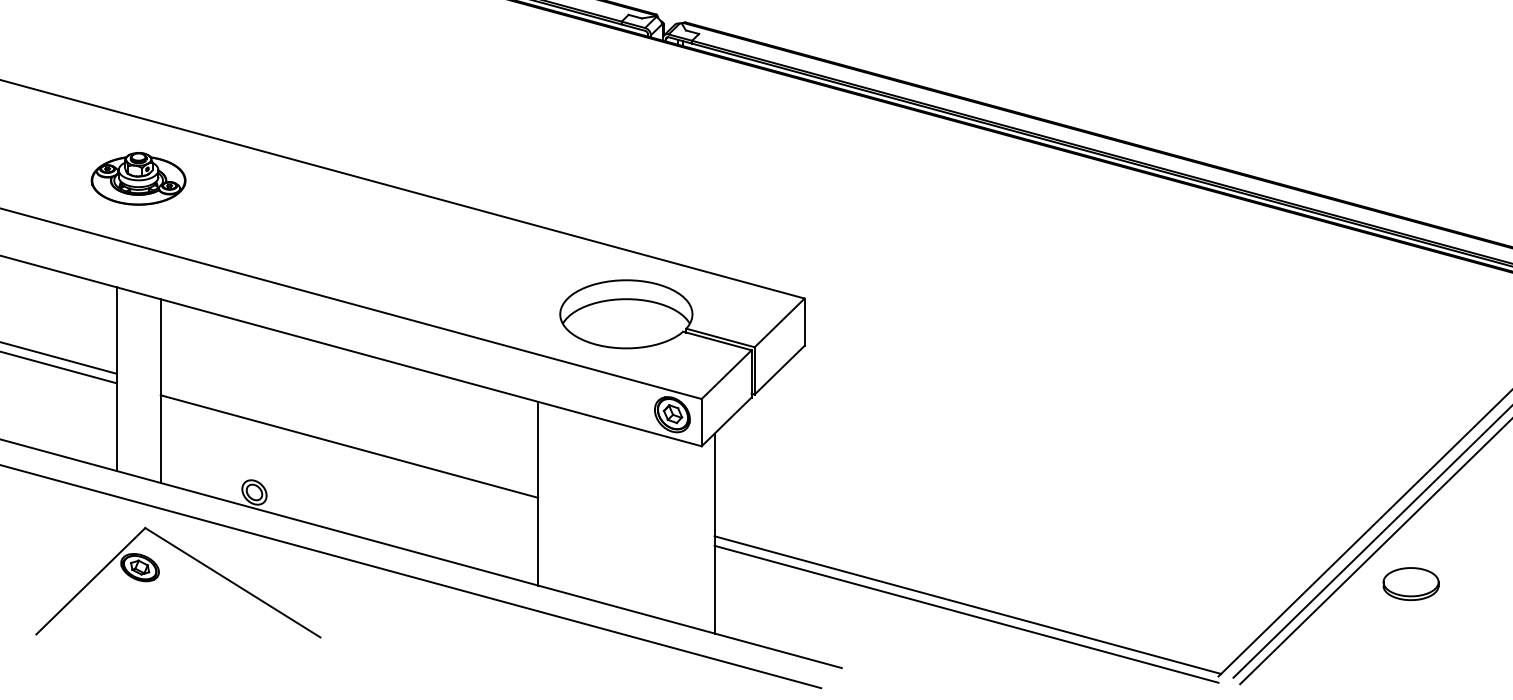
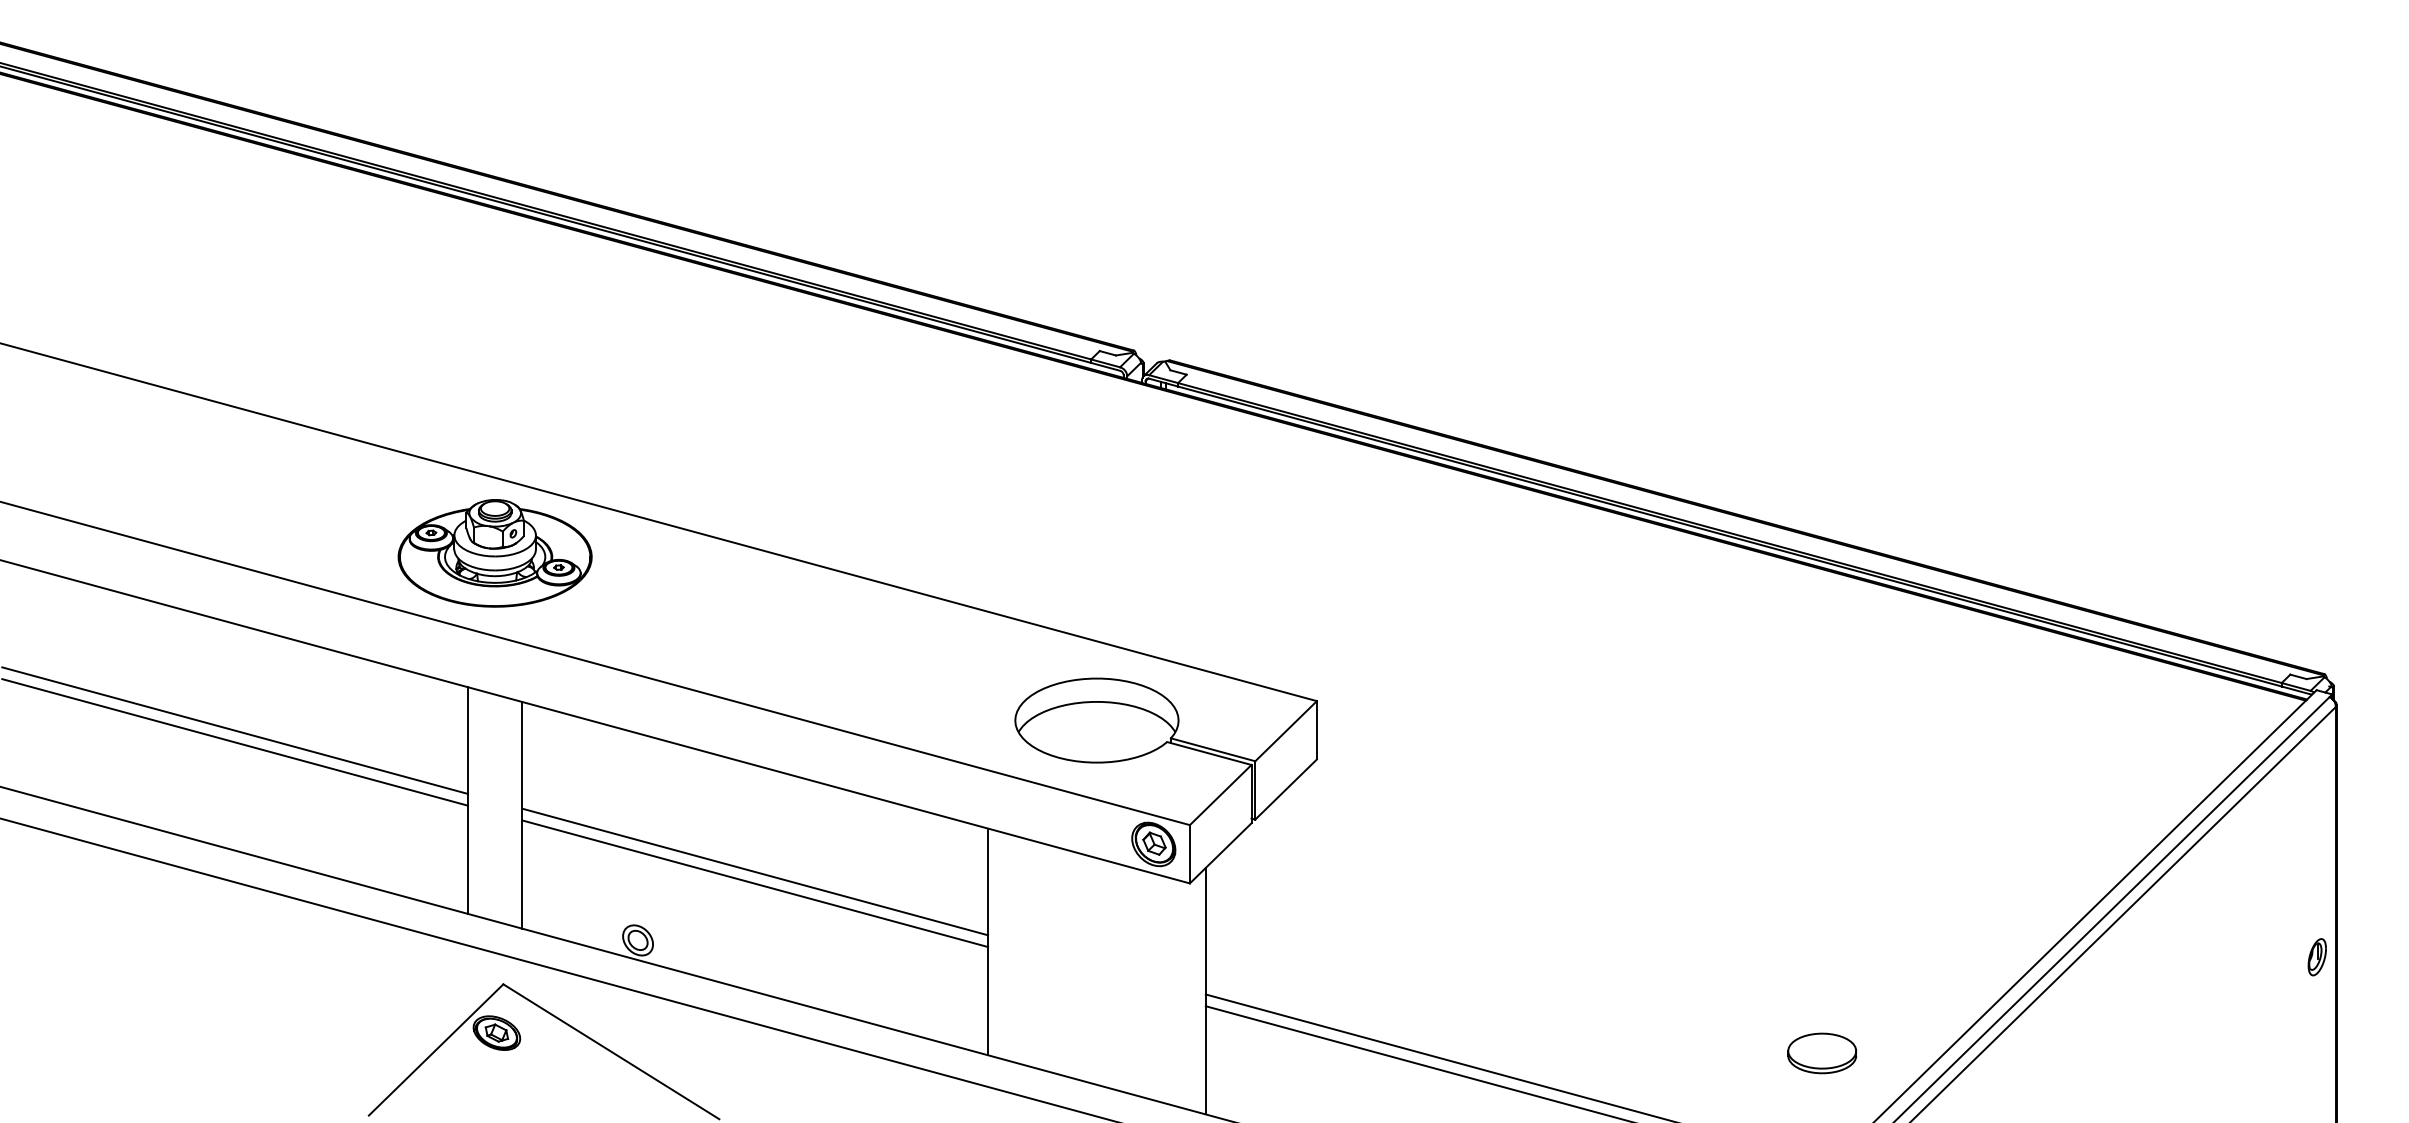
part: (138, 178) -> (494, 553), size x1.67
line: (349, 436) -> (755, 871), added
part: (1411, 584) -> (1822, 1053), moved

